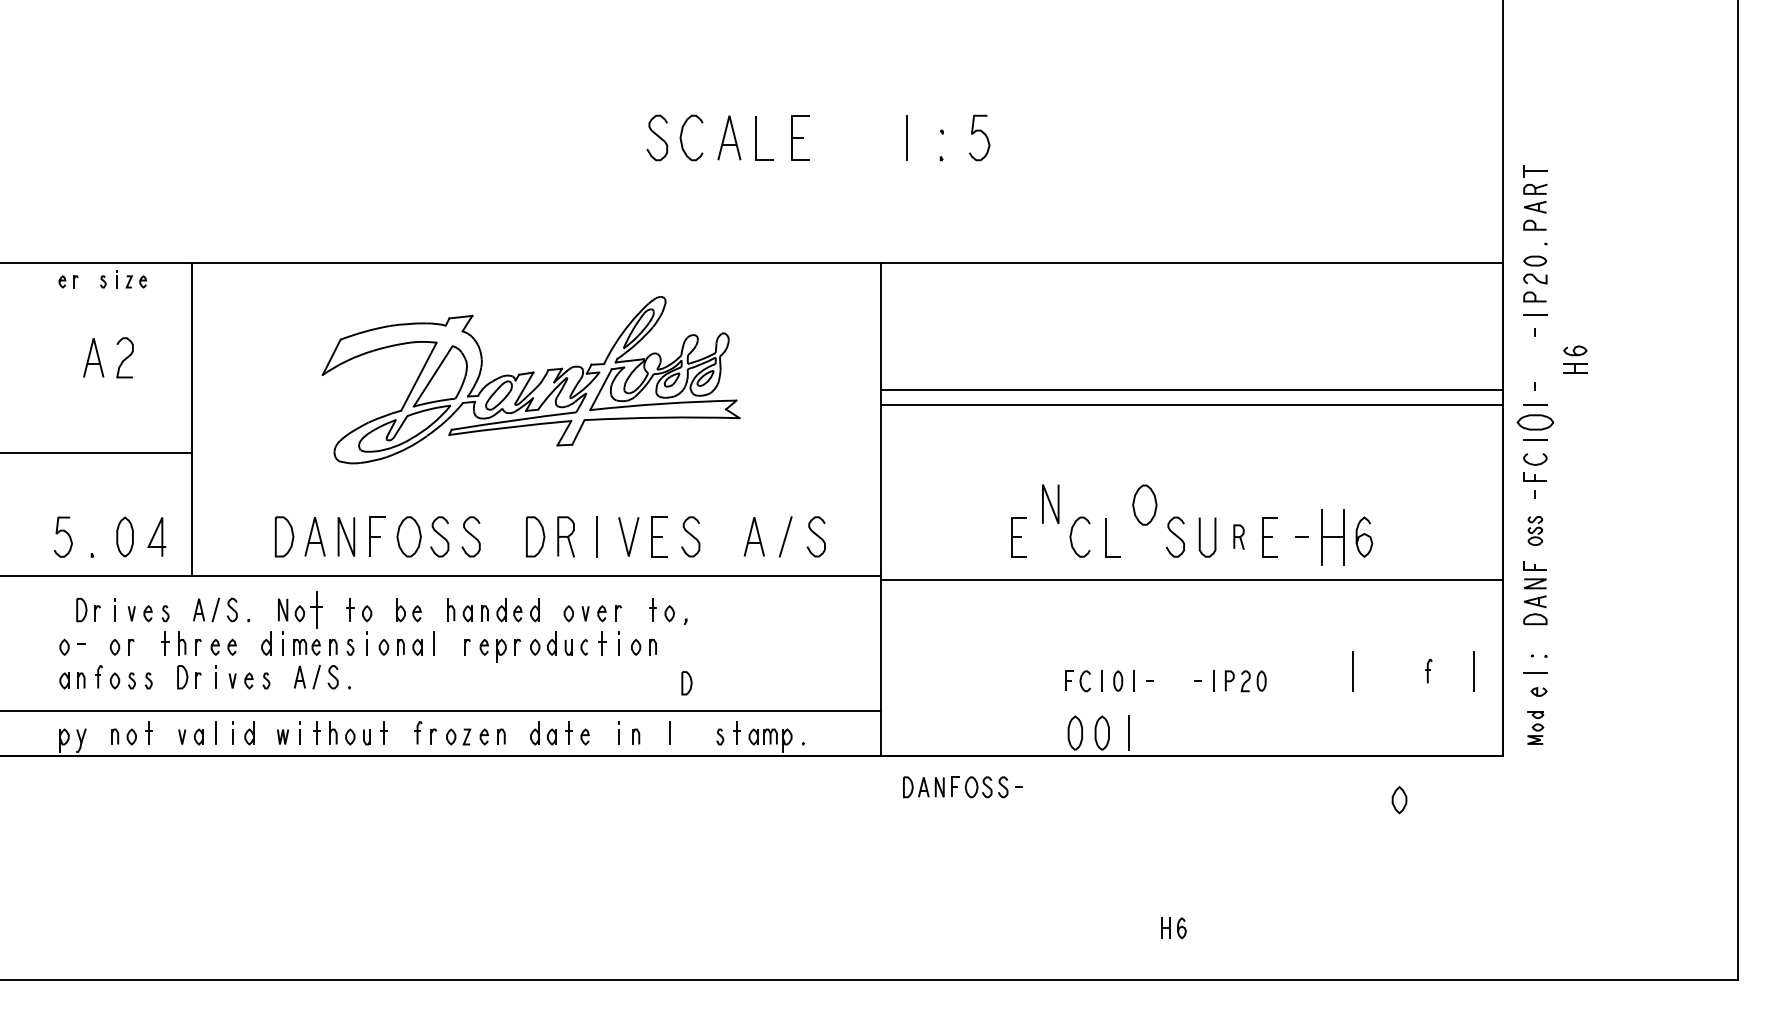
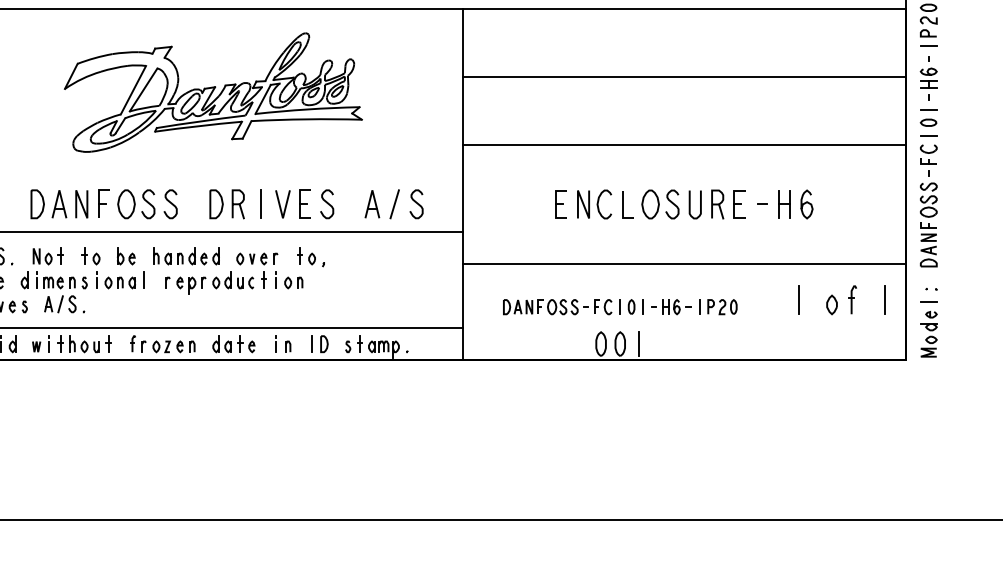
part: (1575, 359) -> (928, 77), moved
line: (1191, 389) -> (683, 76), moved
line: (1191, 405) -> (683, 144), moved
part: (1534, 422) -> (928, 122), size x0.62
line: (1050, 503) -> (583, 204), moved
part: (1144, 504) -> (650, 204), moved
part: (1535, 530) -> (928, 199), size x1.67
part: (1238, 536) -> (717, 204), size x1.67
part: (1332, 537) -> (784, 204), size x0.71
line: (1191, 580) -> (683, 264), moved
part: (316, 609) -> (60, 256), size x0.62
part: (1428, 671) -> (852, 300), size x1.67
part: (686, 683) -> (324, 344), moved
part: (1535, 727) -> (928, 340), size x1.43
part: (962, 787) -> (545, 307), moved
part: (1399, 800) -> (832, 305), moved
part: (1173, 928) -> (671, 307), moved

